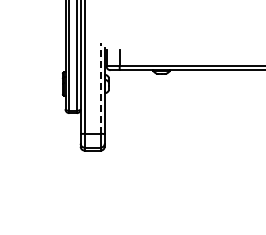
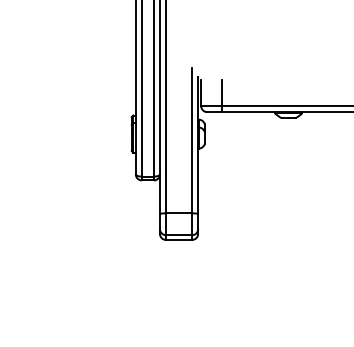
line: (100, 88) -> (191, 141), dashed -> solid

